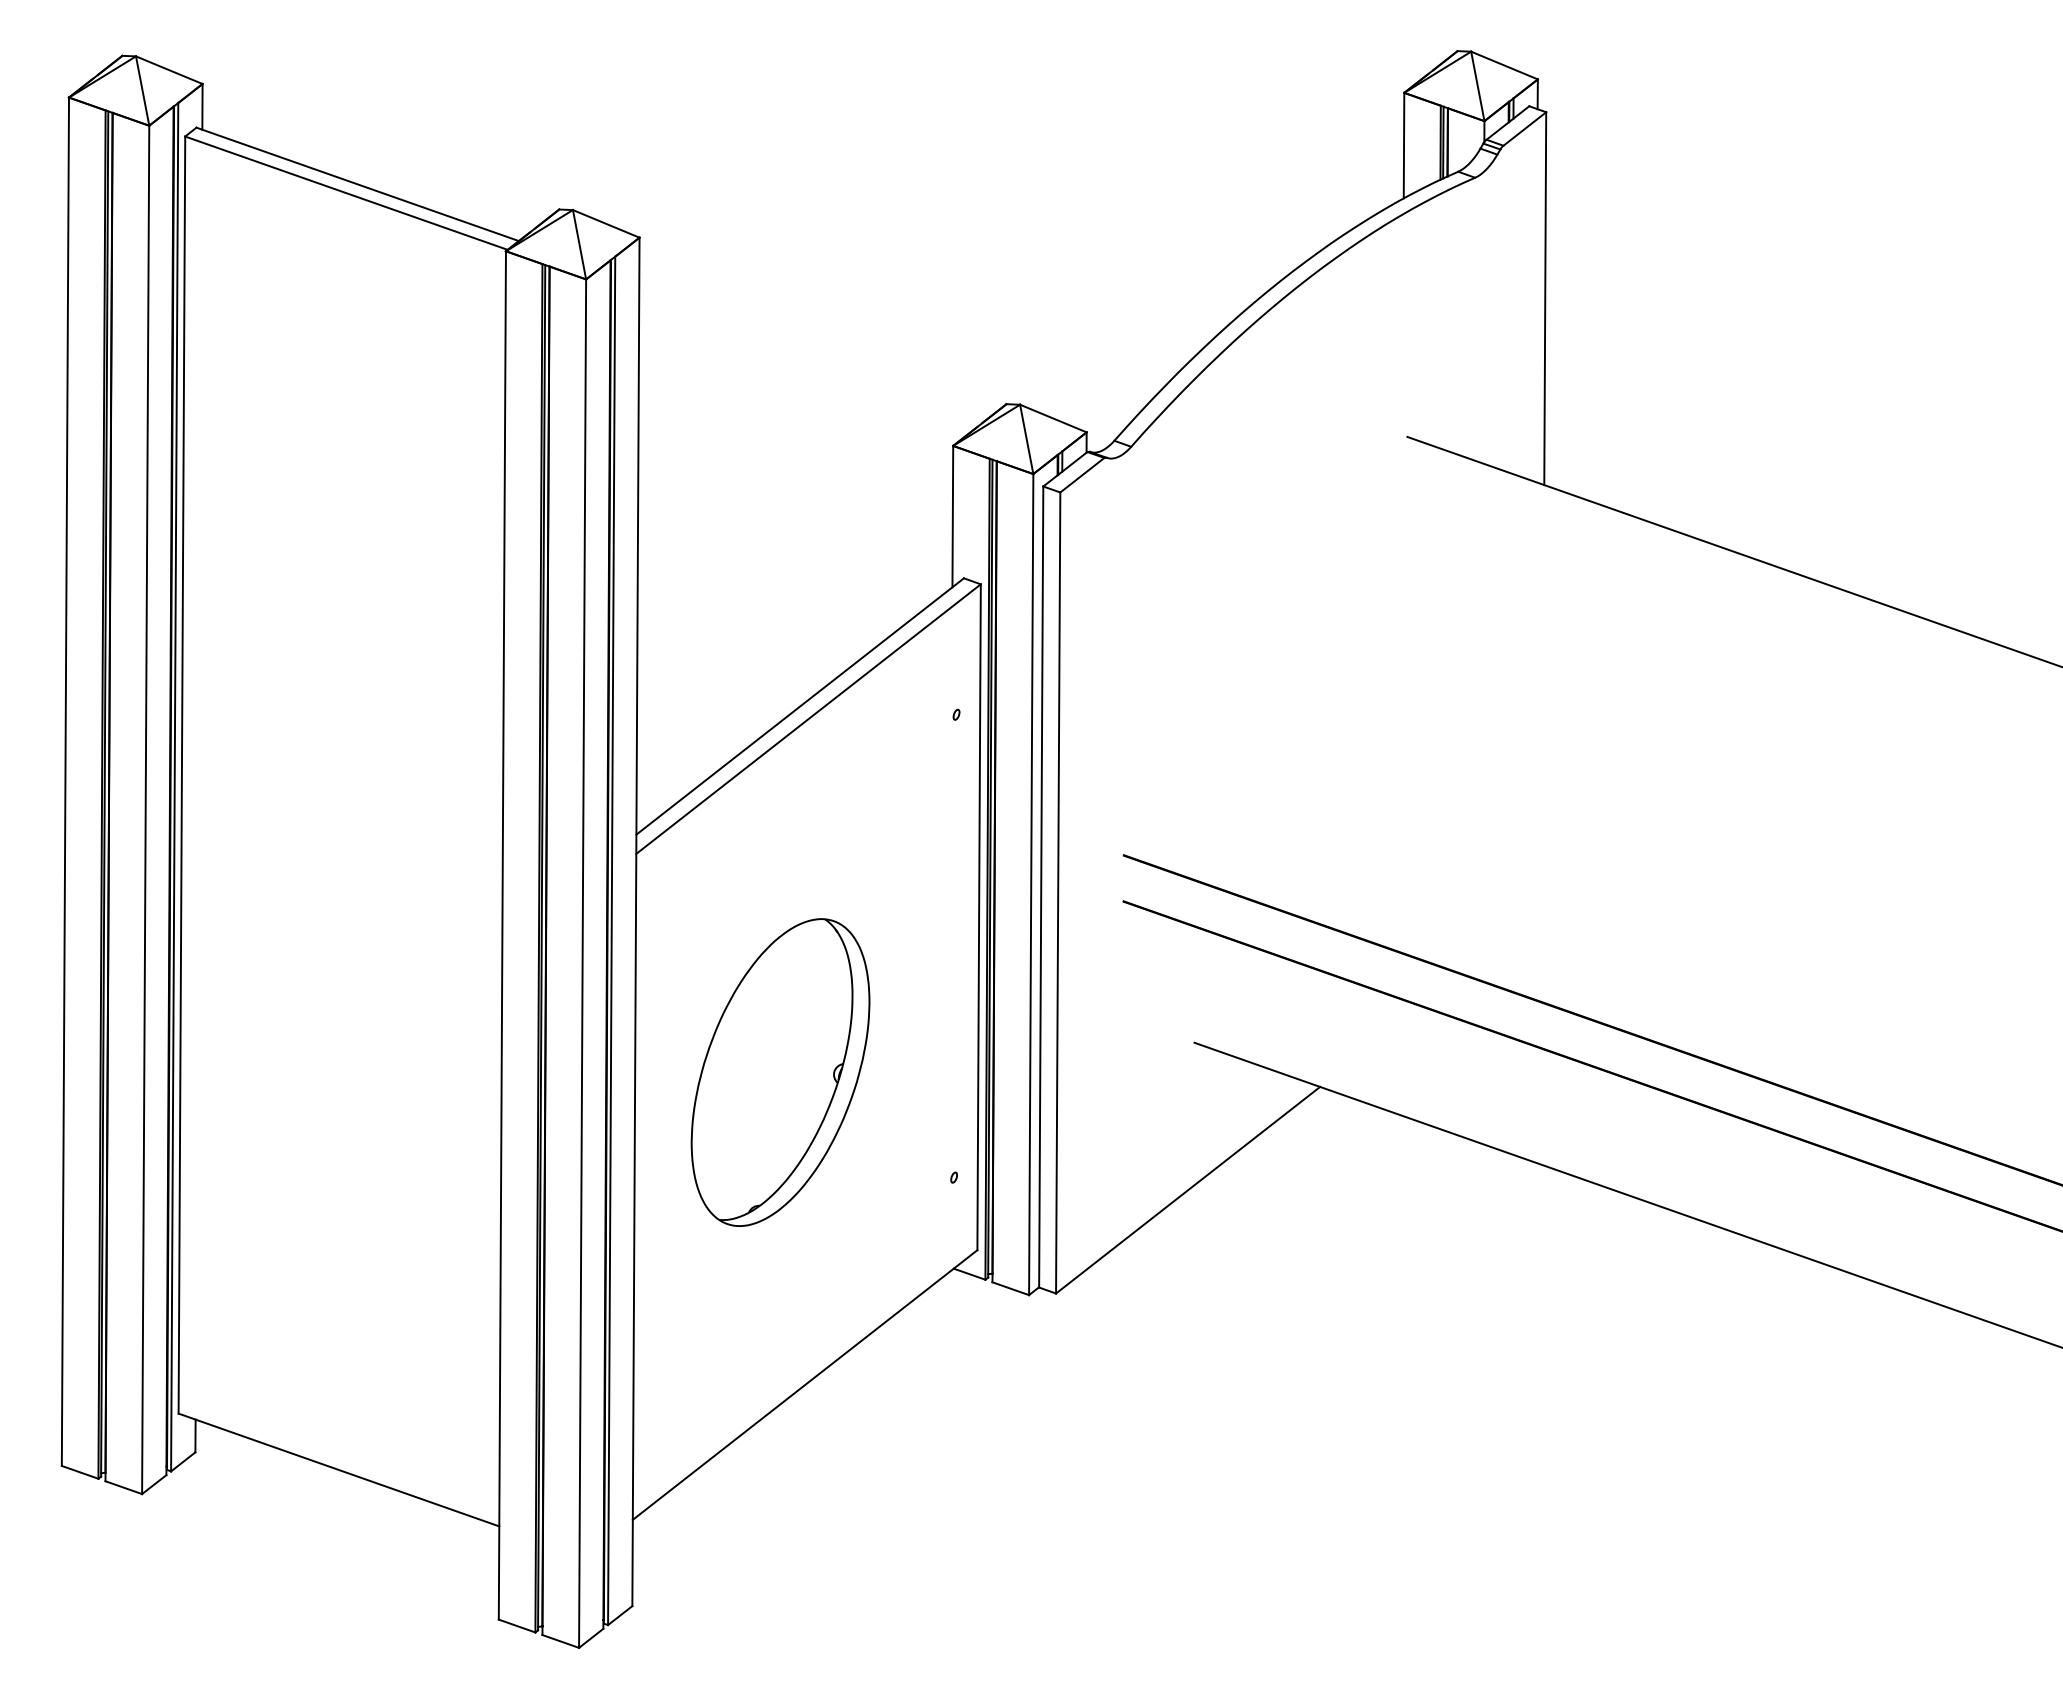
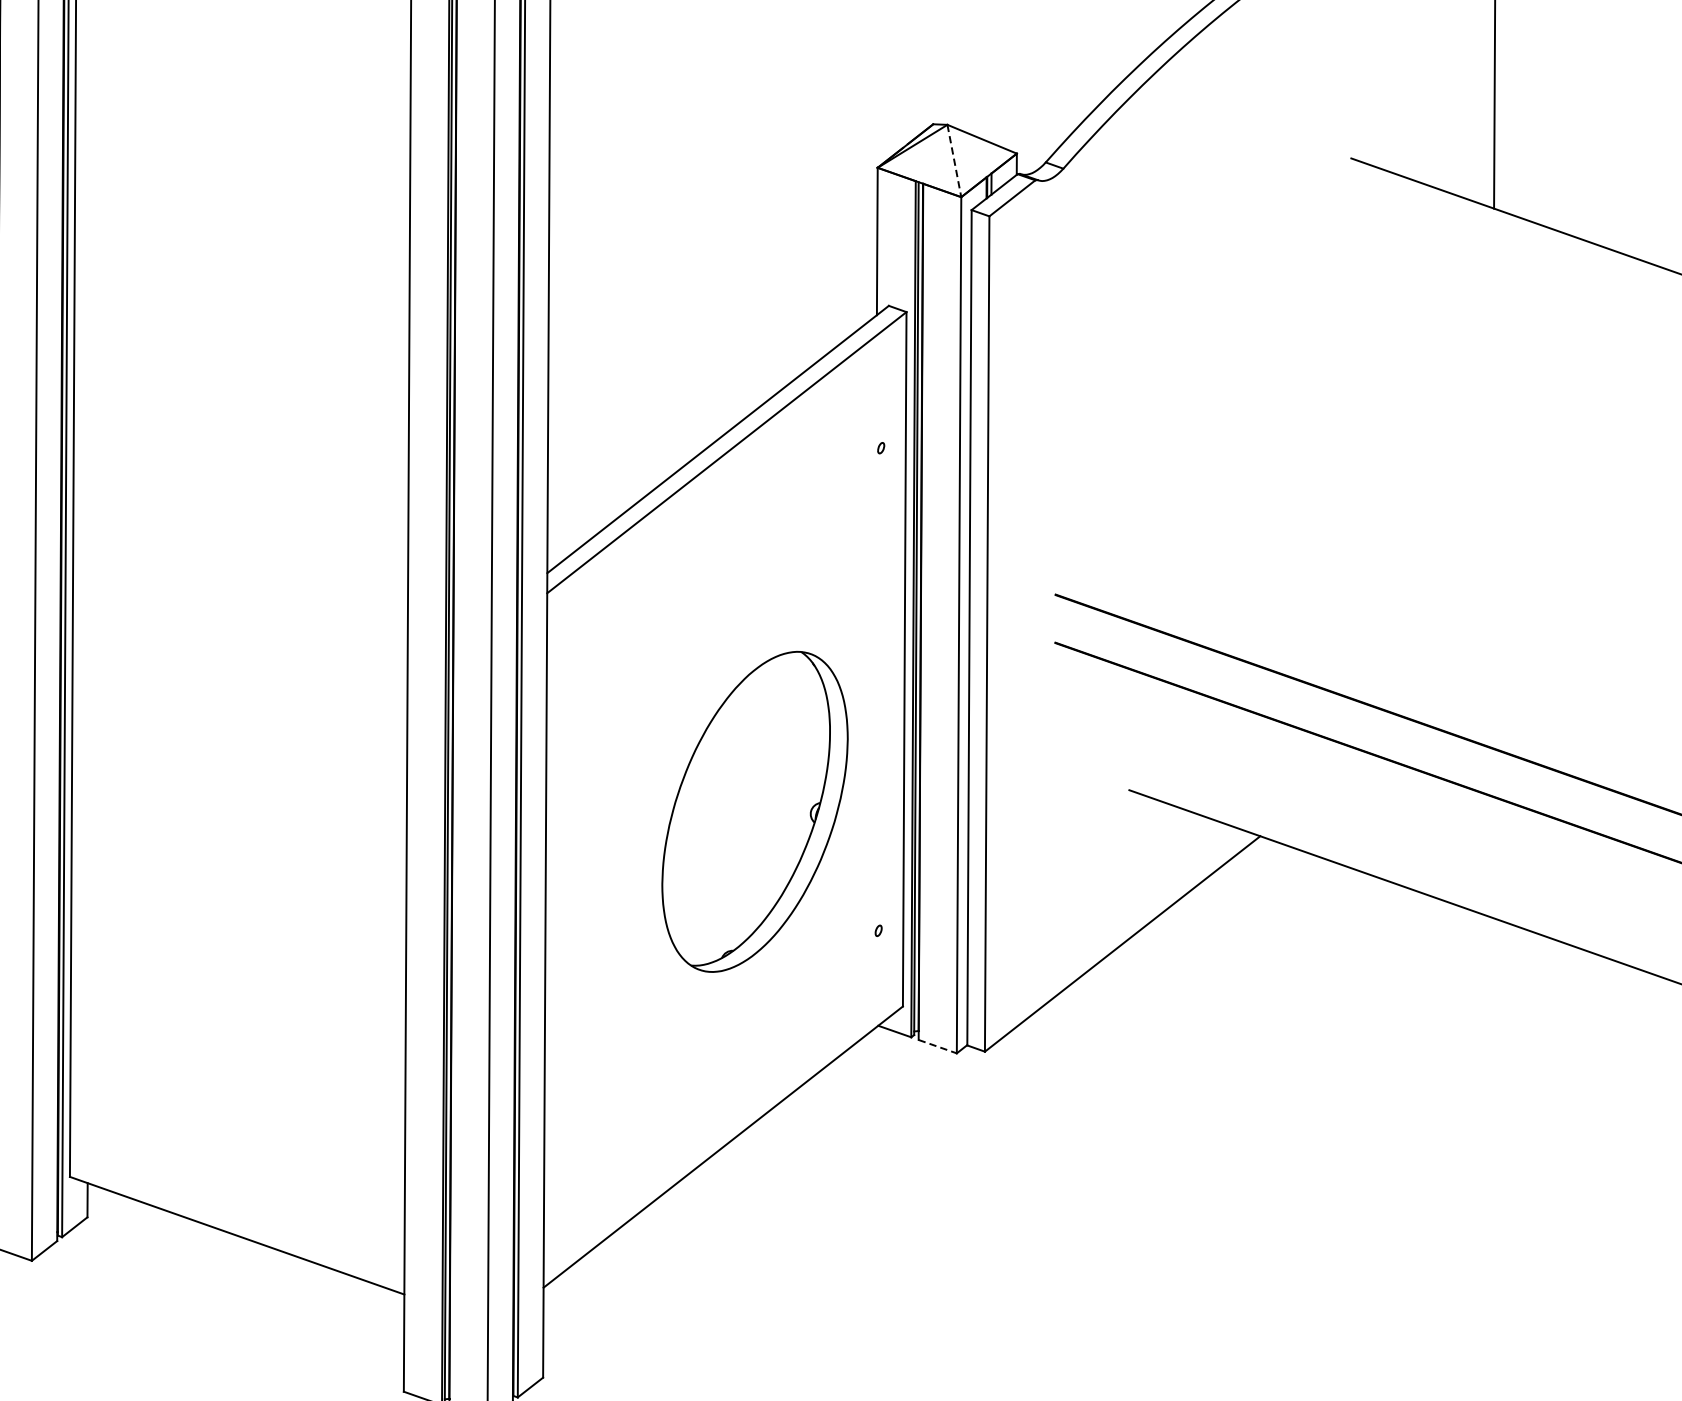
line: (1026, 439) -> (954, 161), solid -> dashed
part: (780, 1072) -> (754, 811), moved
line: (1011, 1288) -> (938, 1046), solid -> dashed

